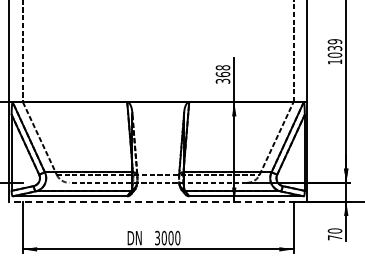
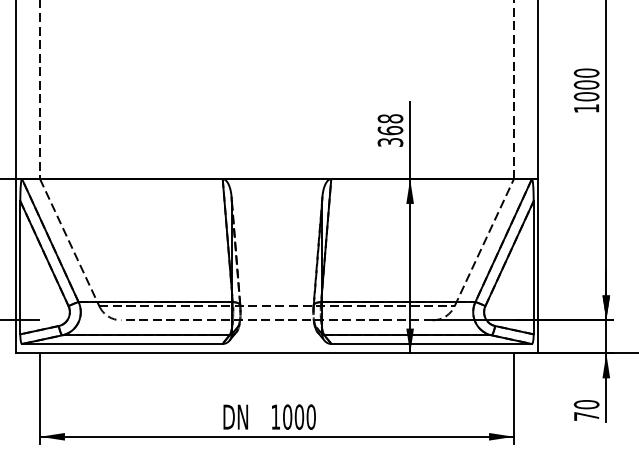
text: (334, 45) -> (585, 79), 1039 -> 1000
line: (158, 201) -> (277, 352), dashed -> solid
text: (157, 237) -> (275, 416), 3000 -> 1000

